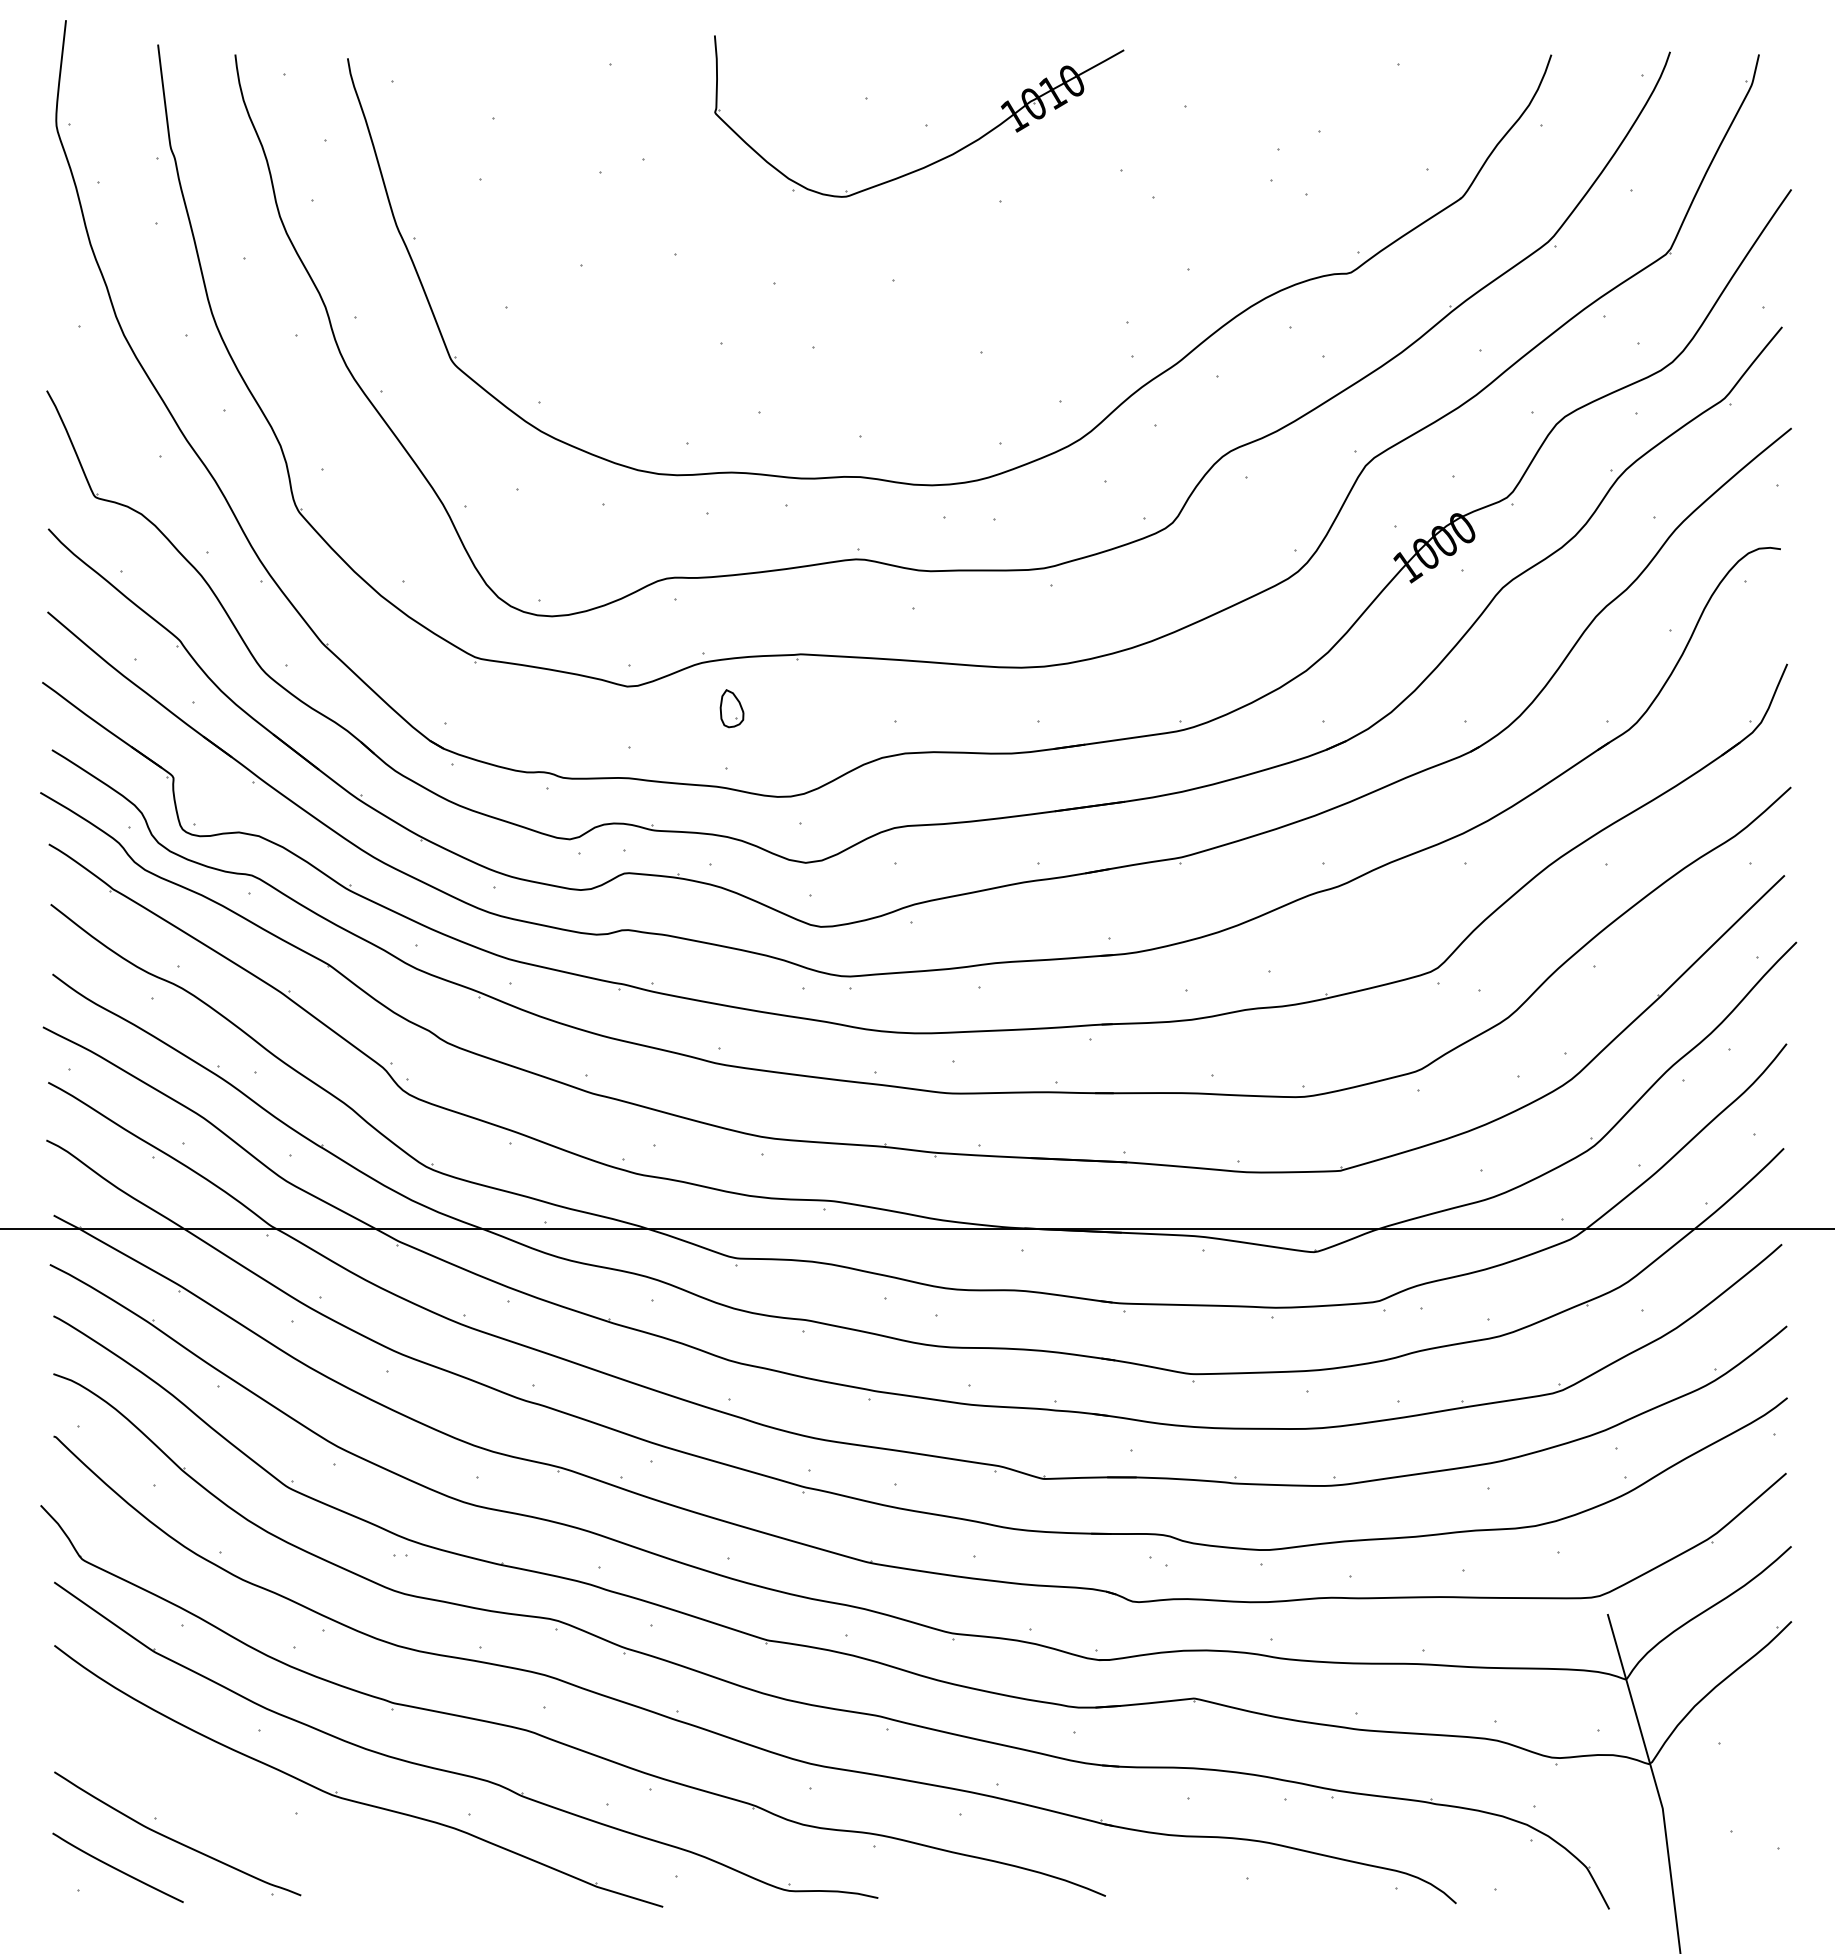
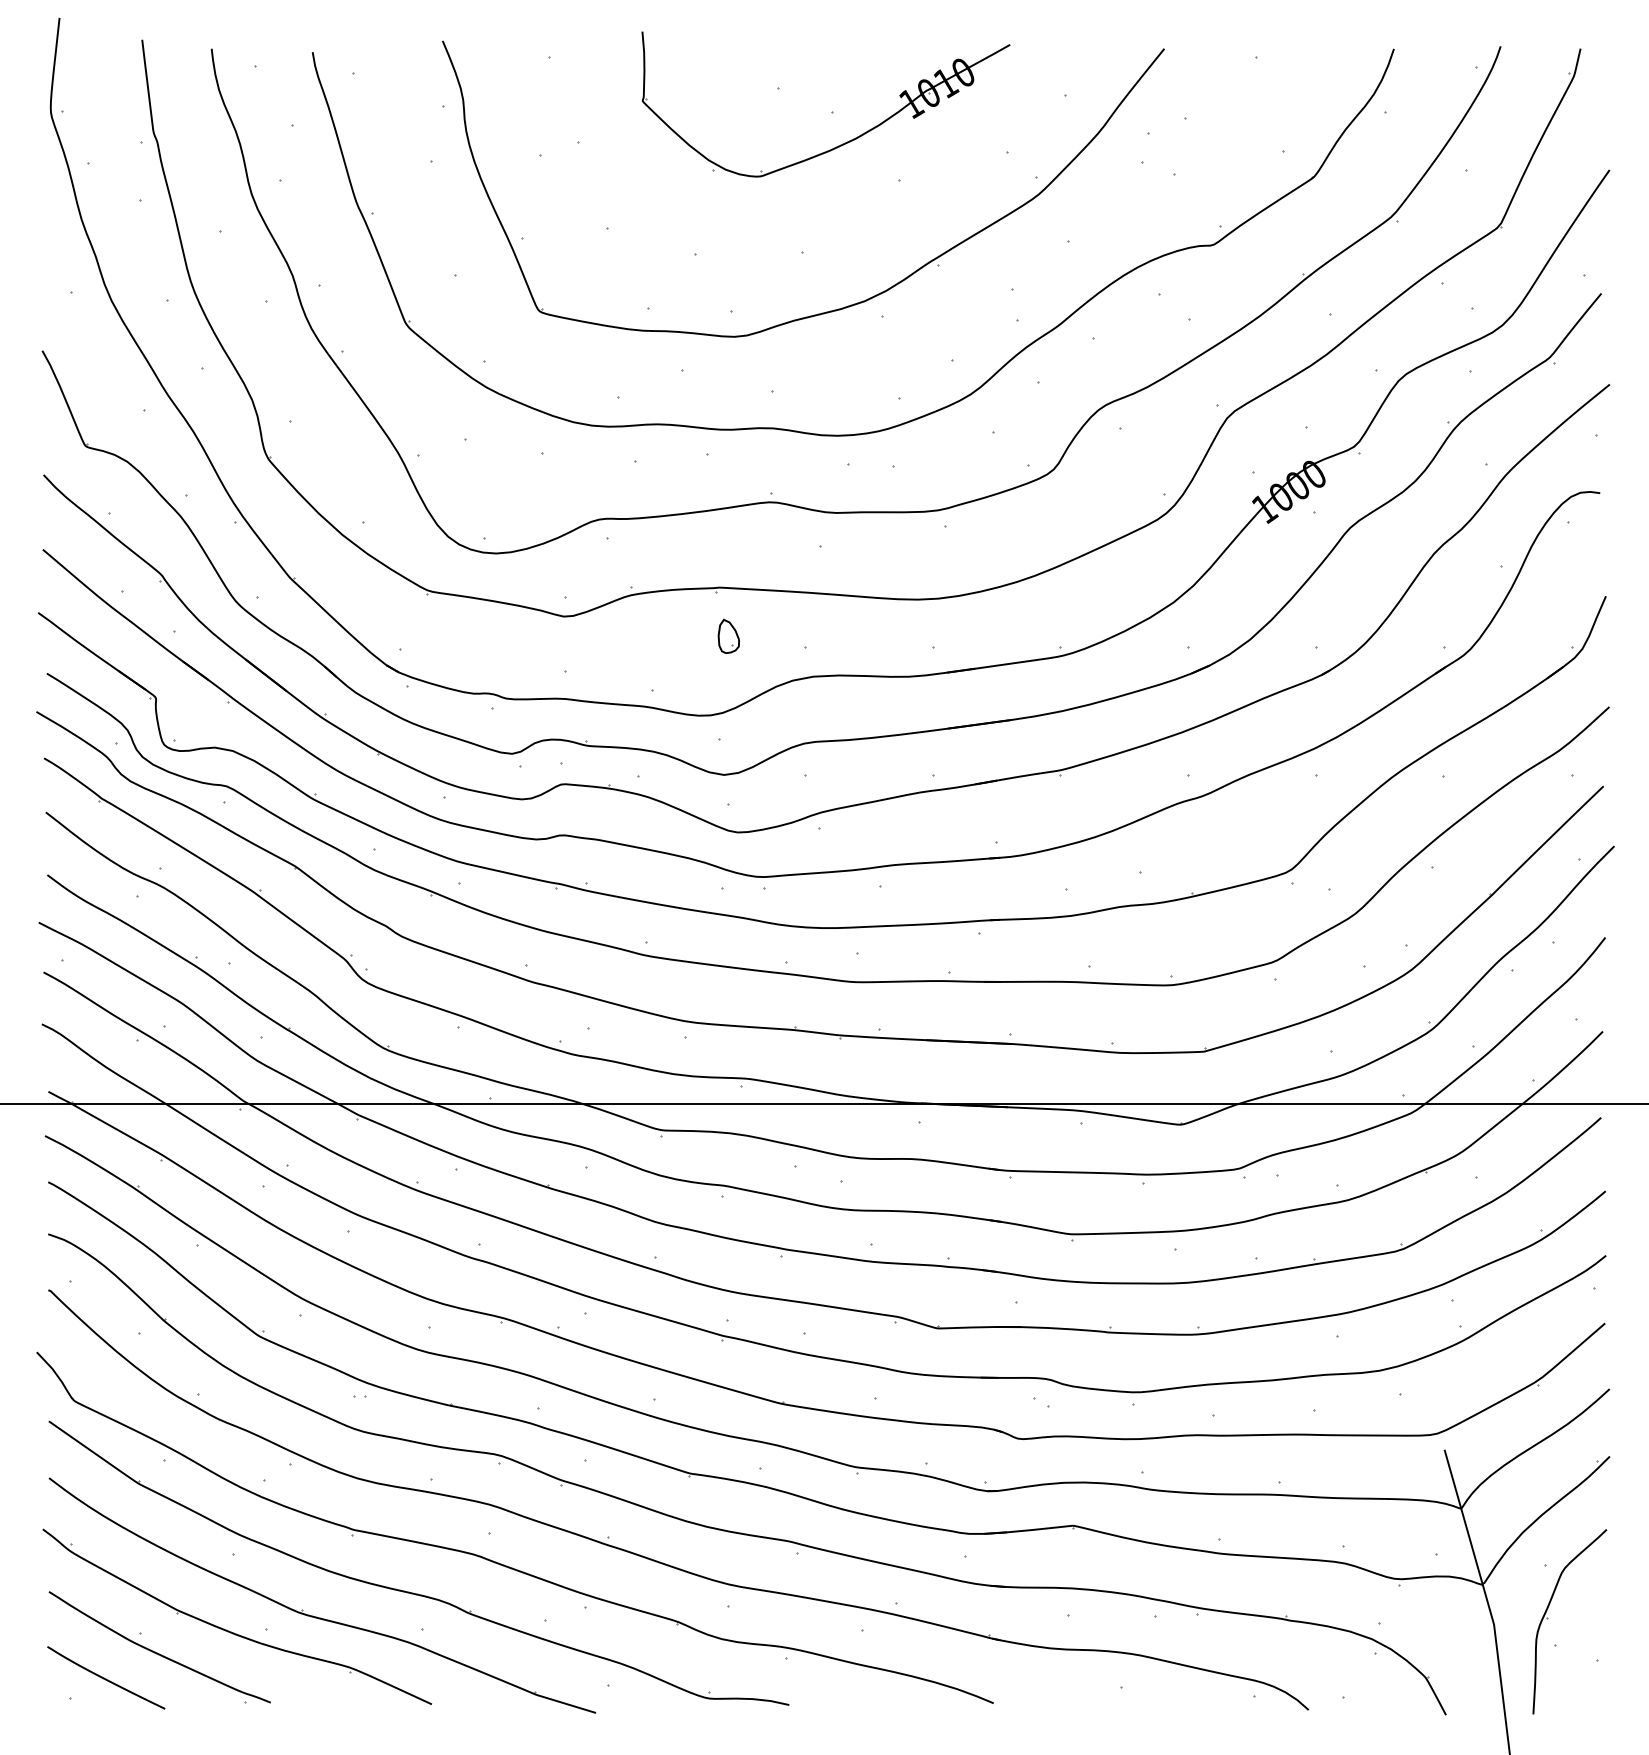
part: (926, 345) -> (832, 310), added
part: (731, 708) -> (728, 636), moved
part: (1723, 1801) -> (1548, 1618), added
part: (255, 1815) -> (229, 1630), added

